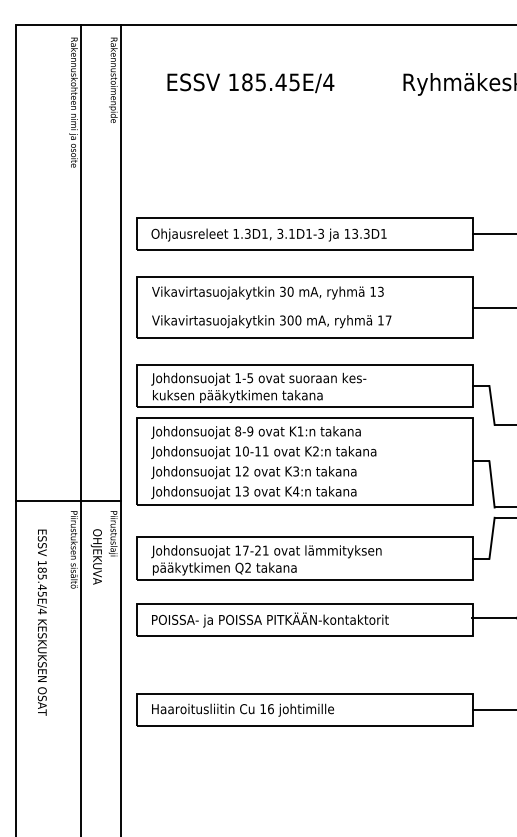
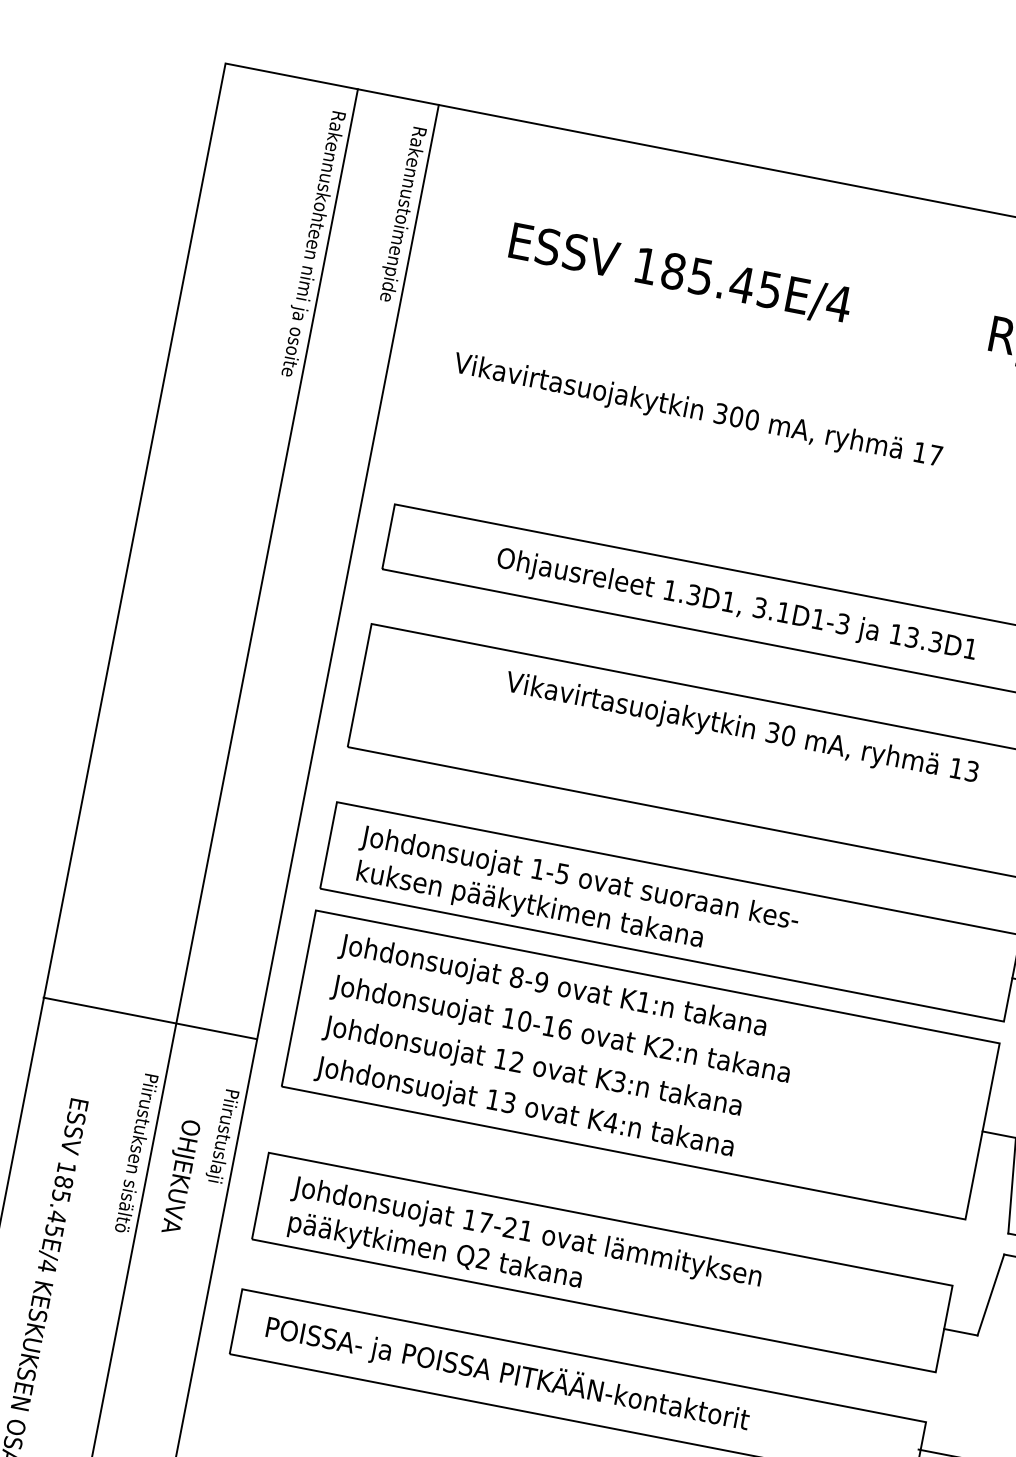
text: (268, 234) -> (735, 604), moved
text: (267, 292) -> (741, 727), moved
text: (271, 321) -> (697, 411), moved
text: (265, 451) -> (564, 1029), 10-11 -> 10-16
line: (67, 500) -> (148, 1017), moved

